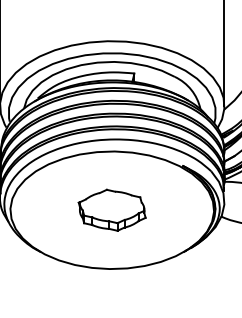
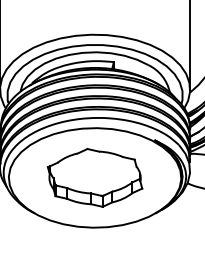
part: (111, 209) -> (94, 177), size x1.67

